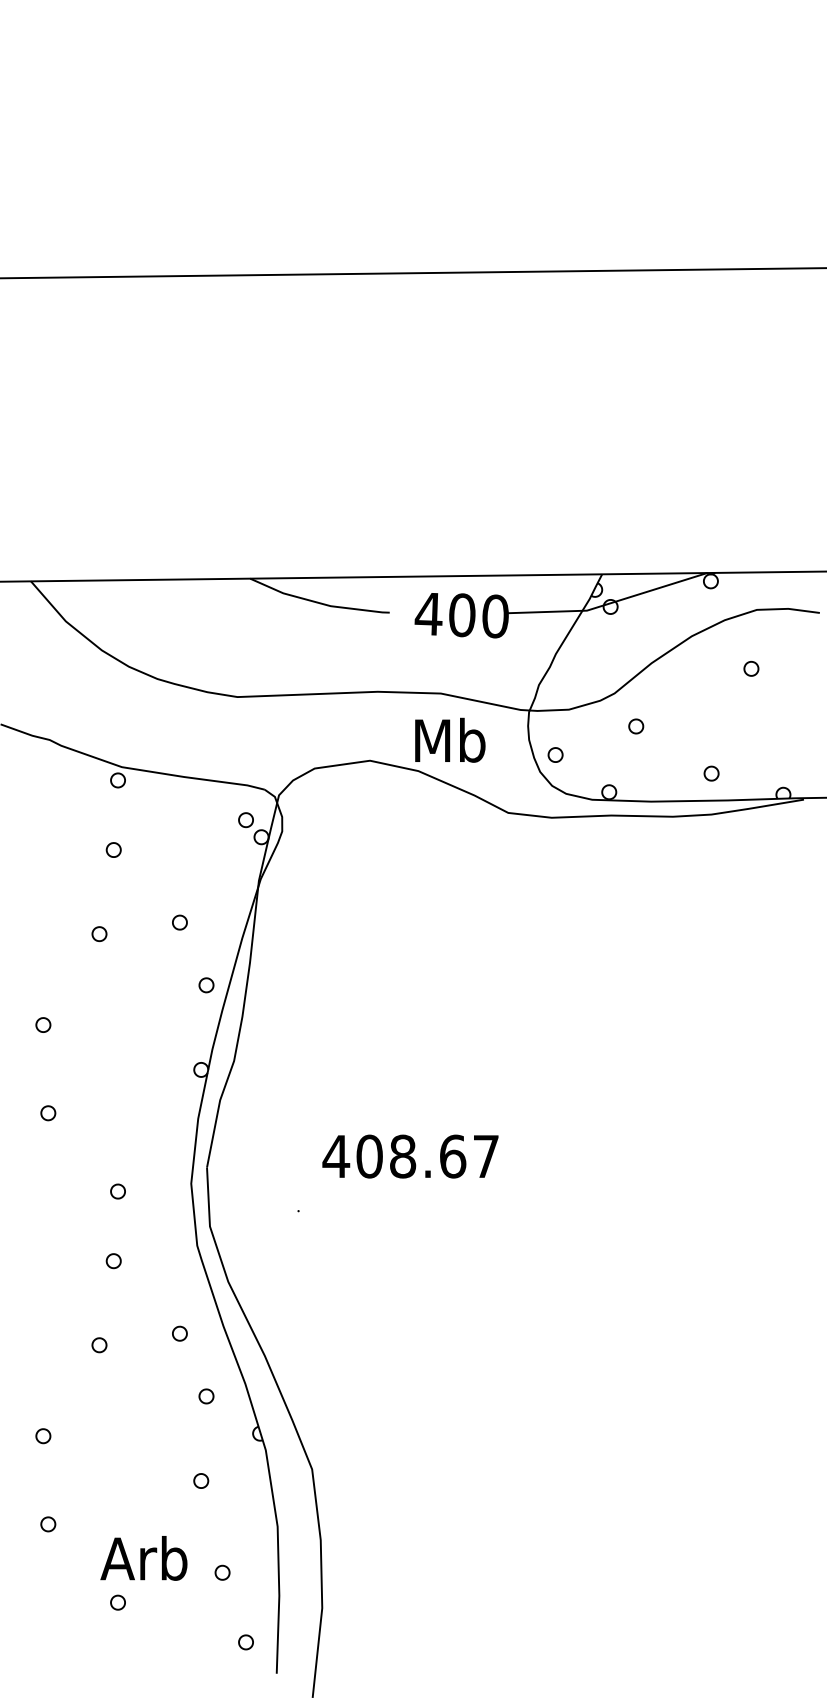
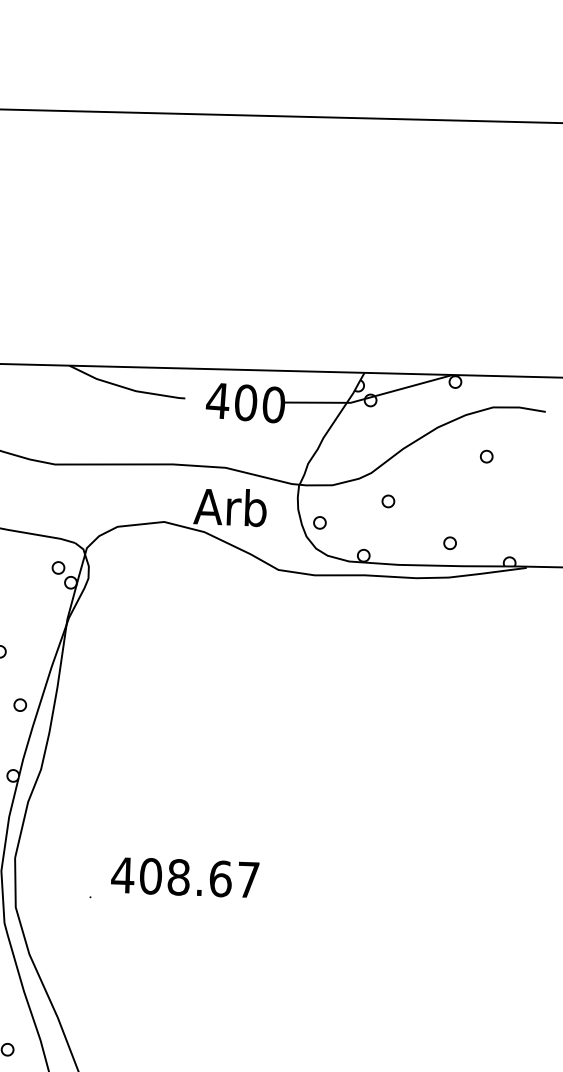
text: (447, 739) -> (229, 506), Mb -> Arb
text: (410, 1156) -> (185, 877), moved

